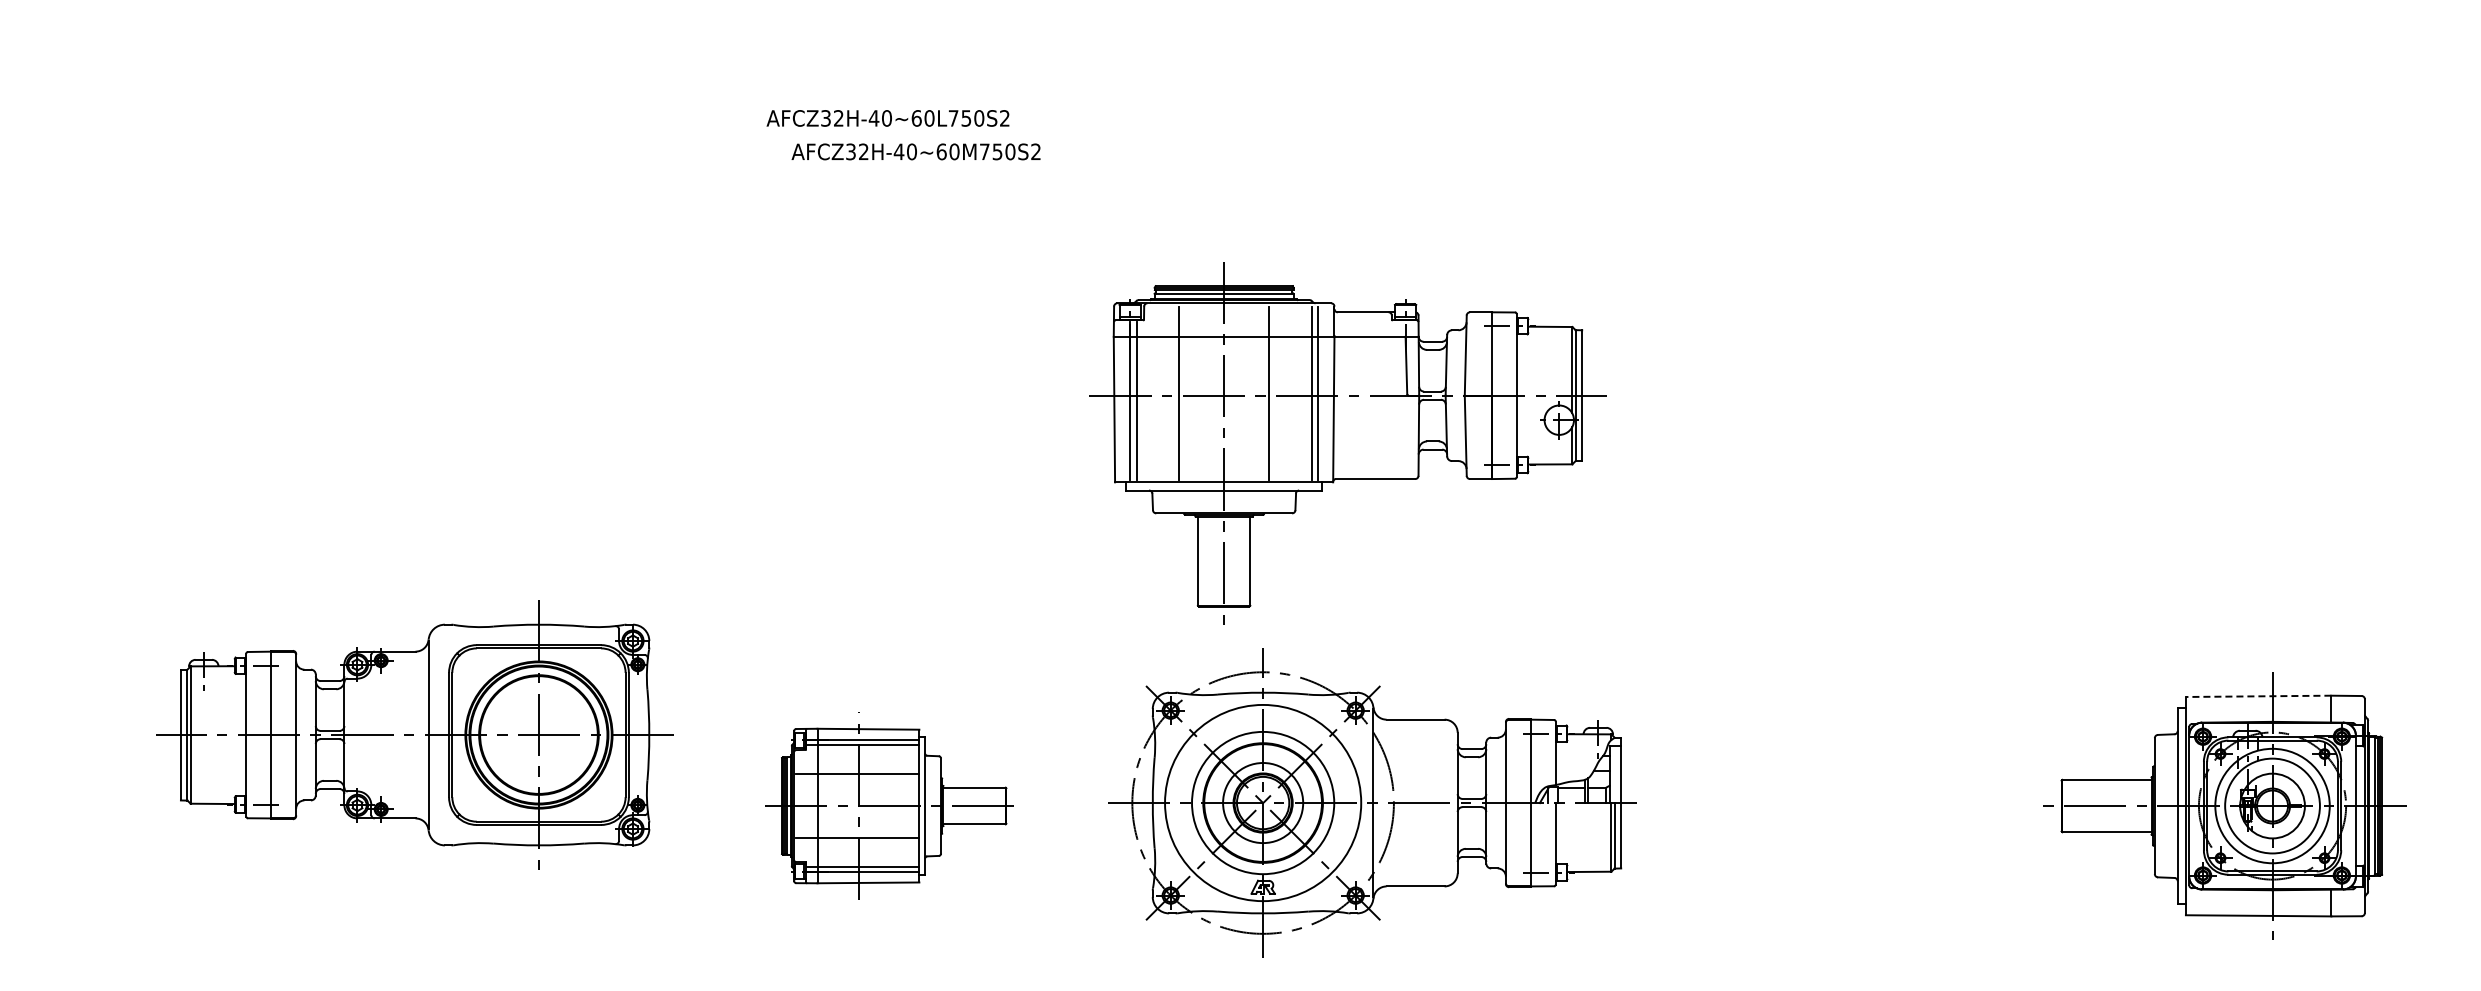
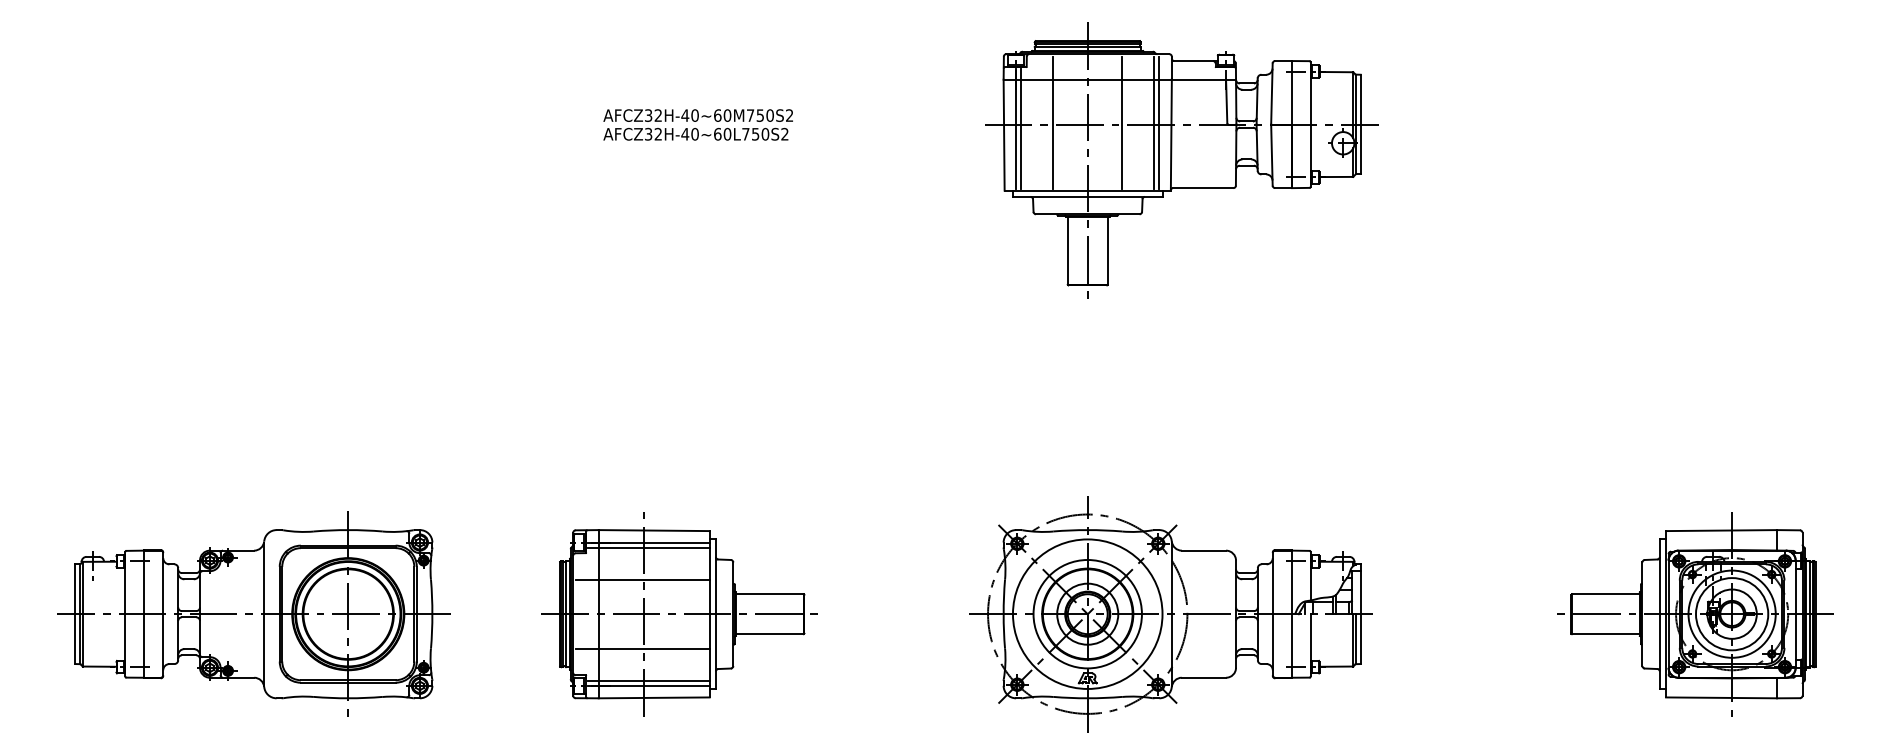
text: (887, 118) -> (695, 134), moved
part: (1347, 443) -> (1181, 161), moved
line: (2258, 696) -> (1721, 530), dashed -> solid
part: (414, 734) -> (253, 613), moved
part: (1372, 802) -> (1171, 613), moved
part: (891, 805) -> (679, 613), size x1.43

